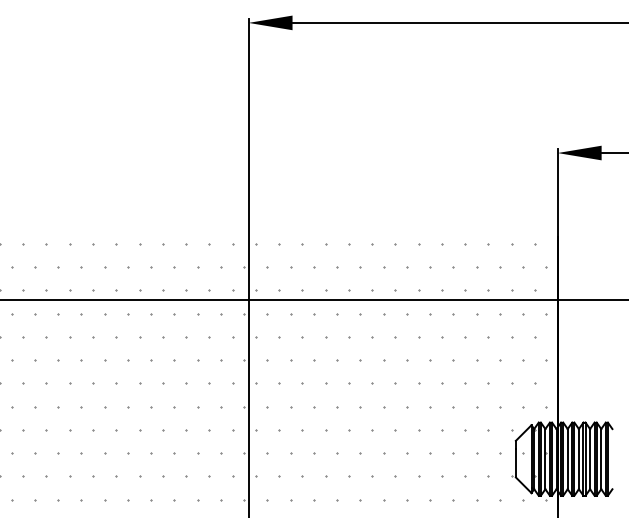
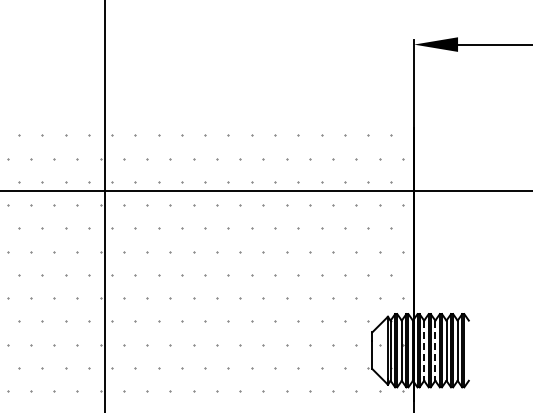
line: (567, 459) -> (423, 351), solid -> dashed
line: (578, 459) -> (434, 351), solid -> dashed

